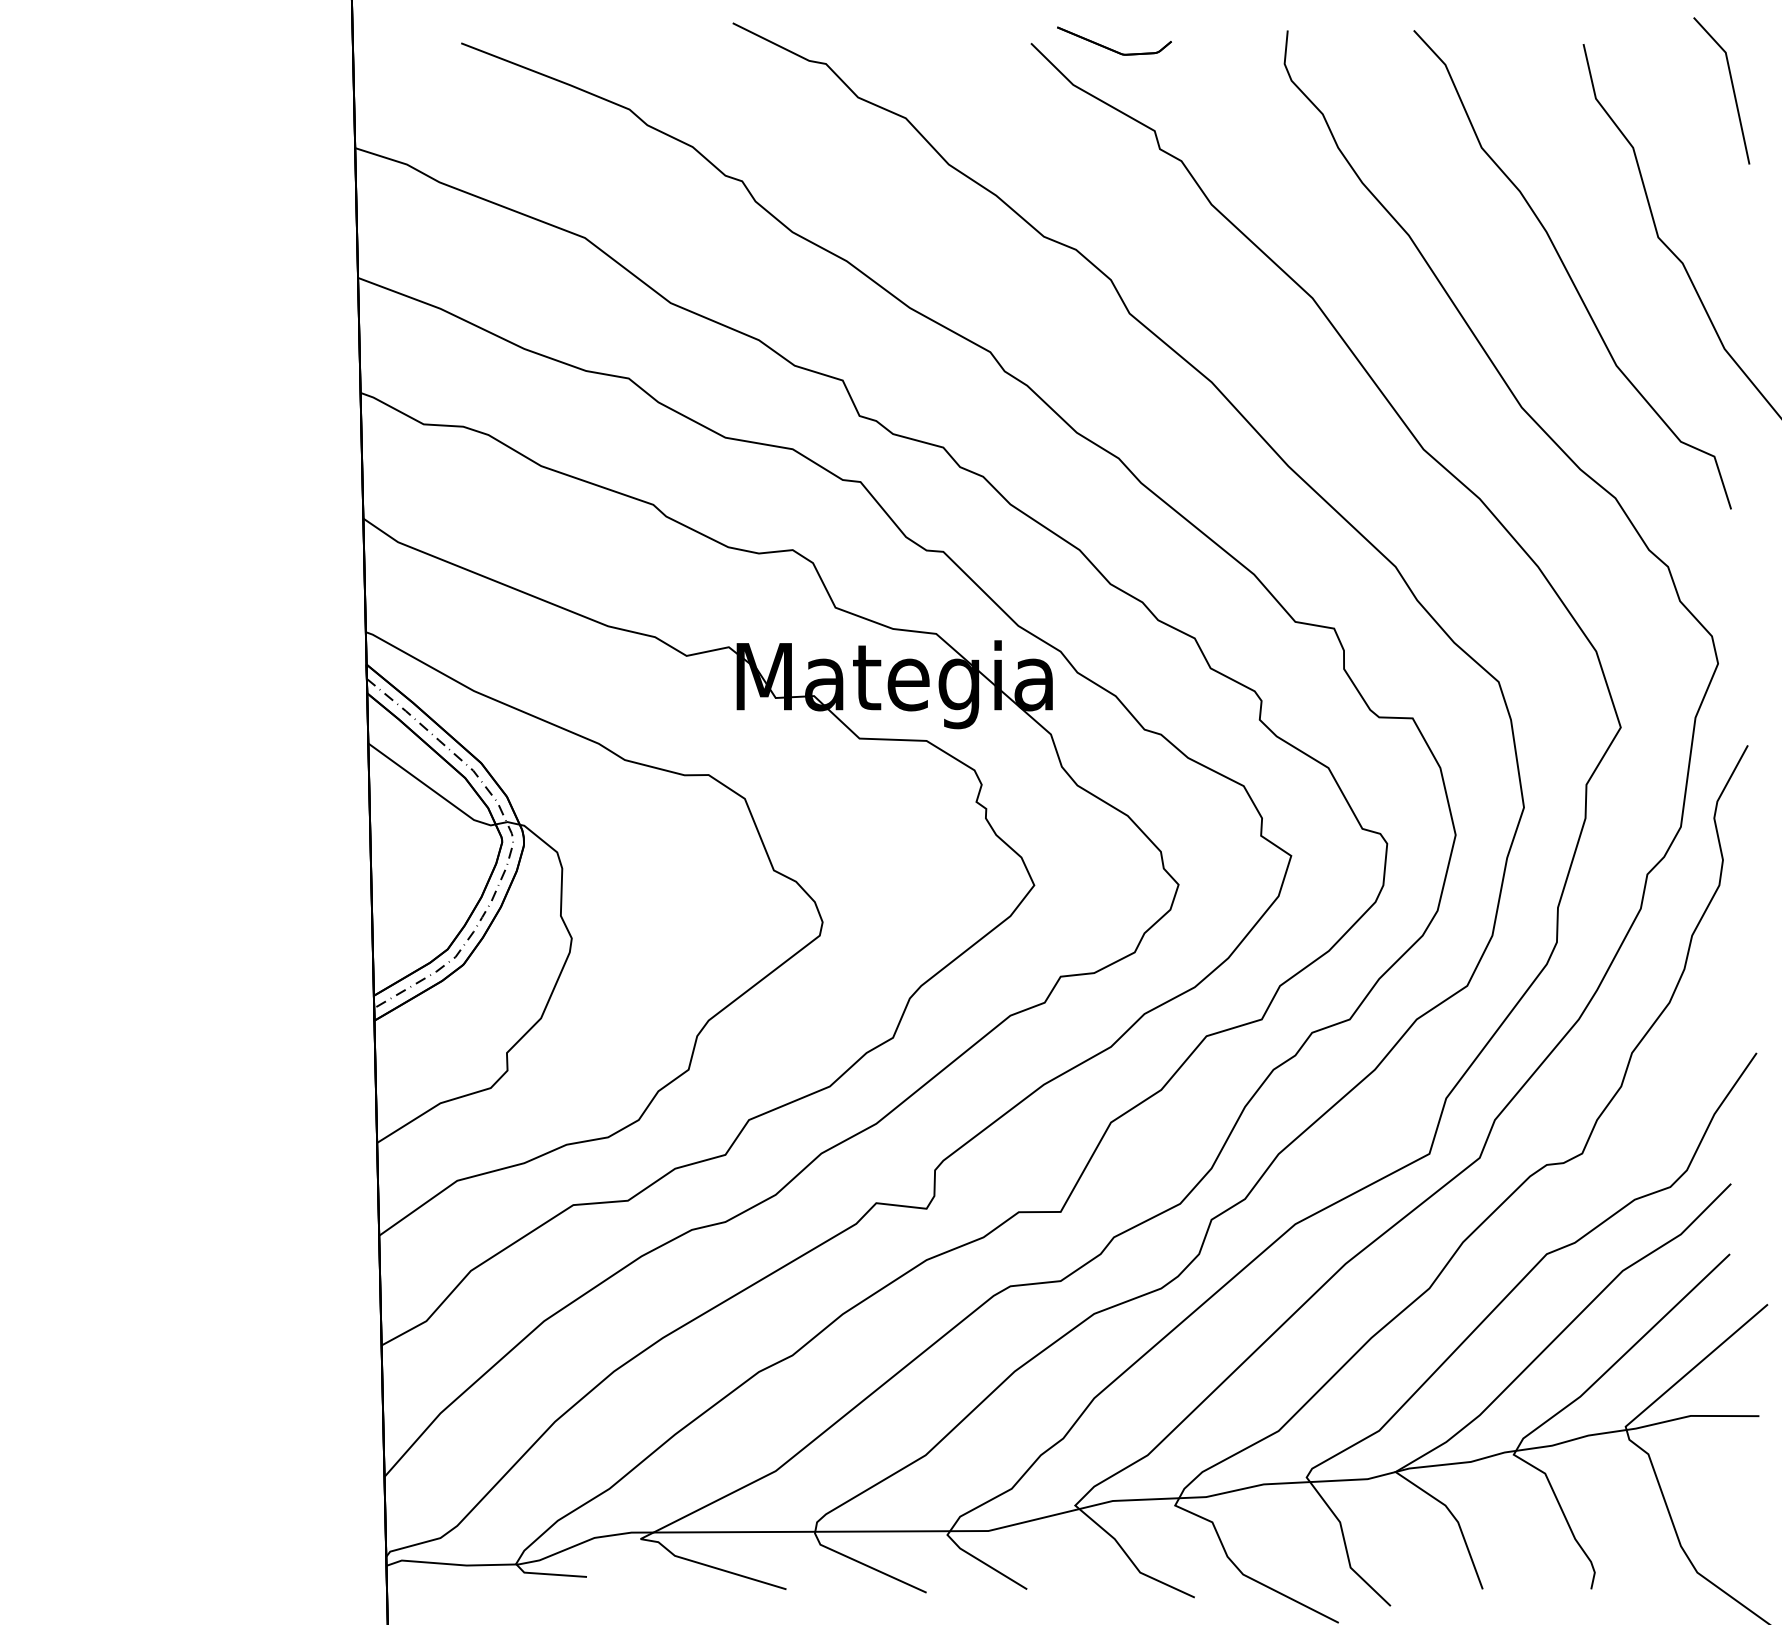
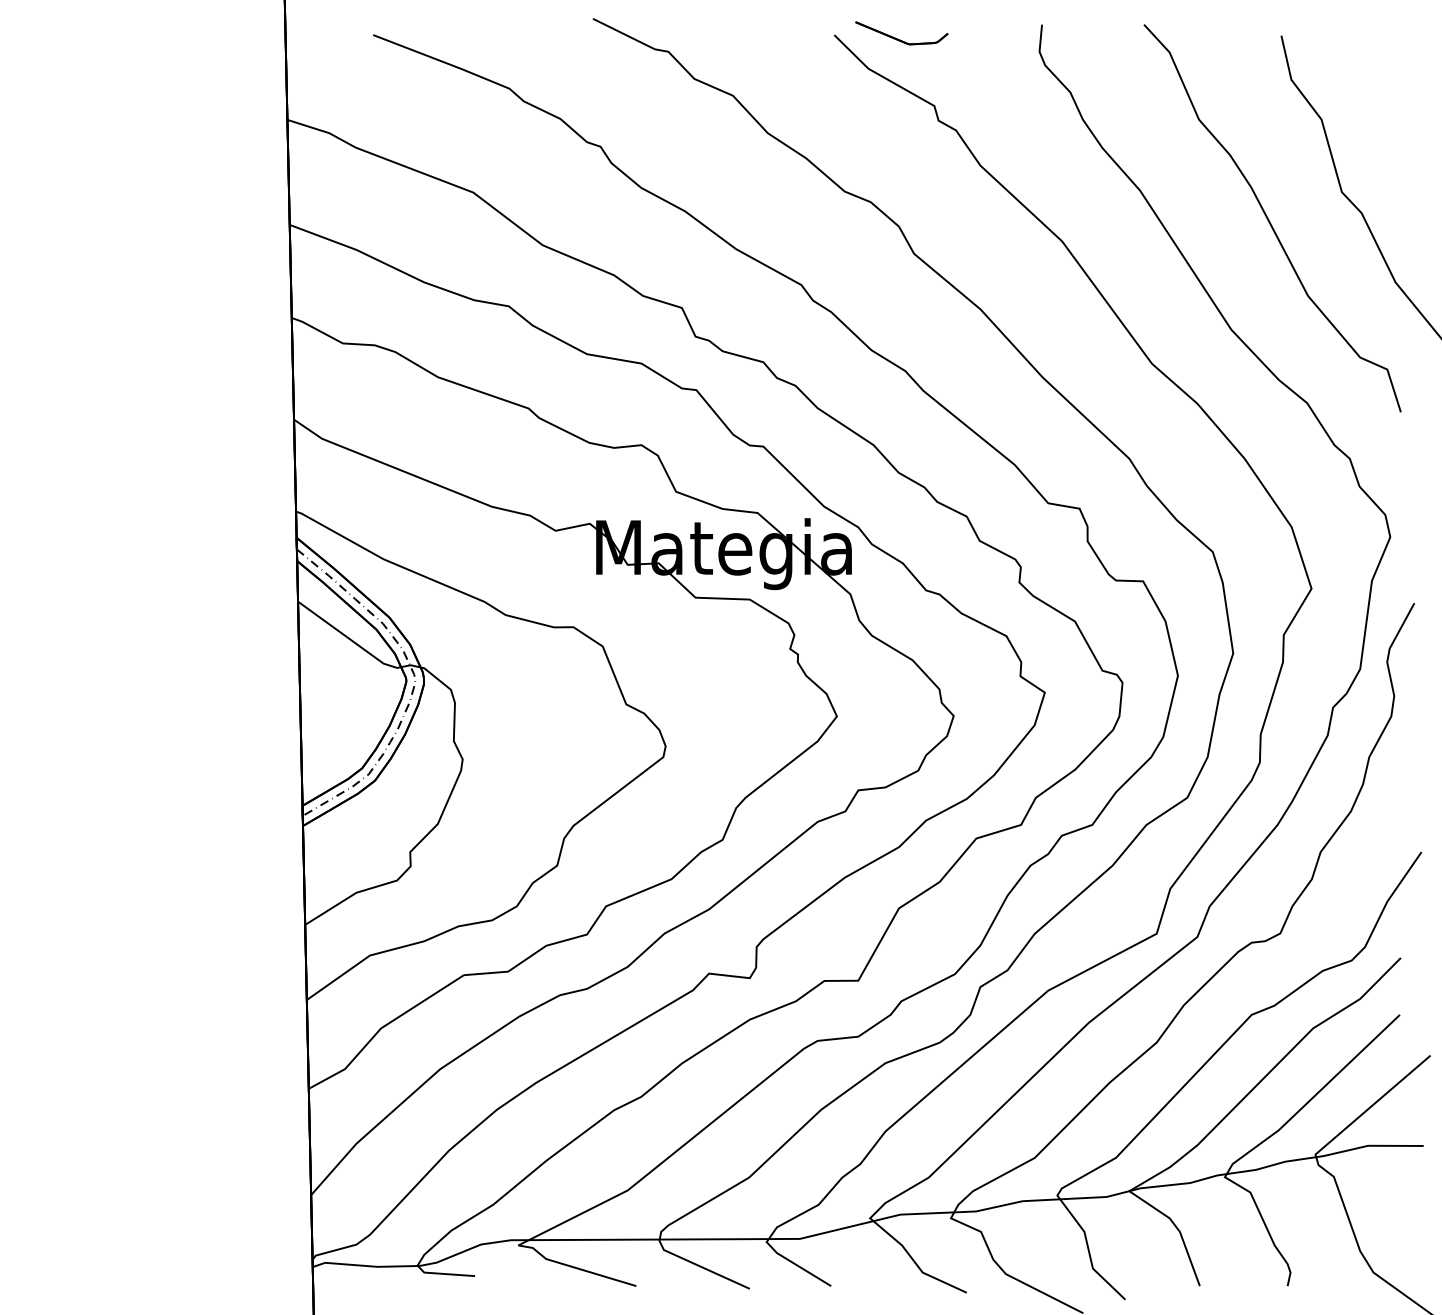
line: (1732, 90) -> (1401, 73), removed

